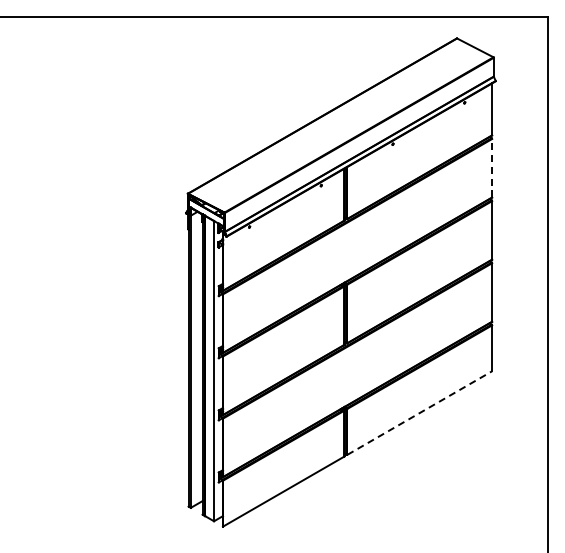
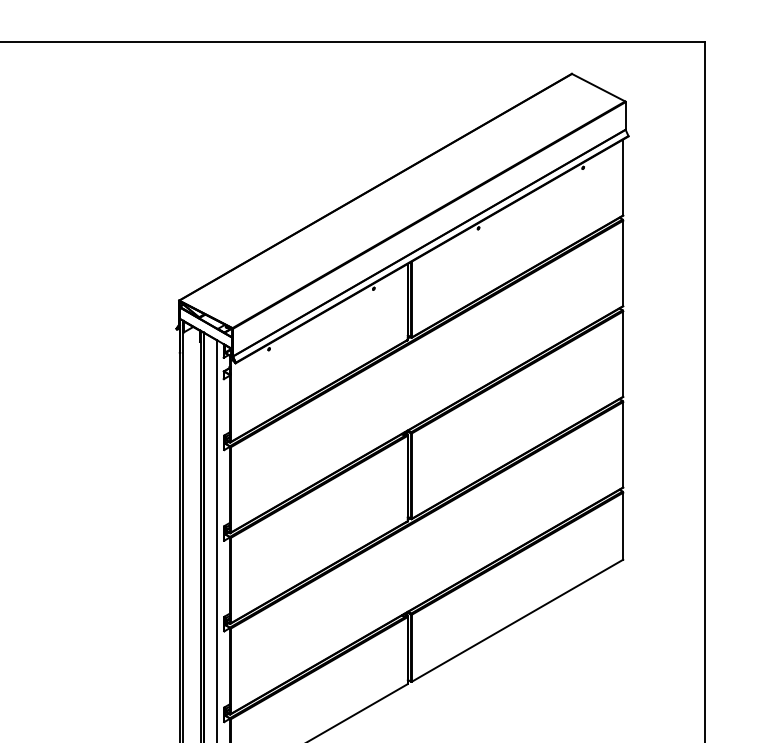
line: (492, 167) -> (623, 262), dashed -> solid
line: (419, 413) -> (517, 621), dashed -> solid

